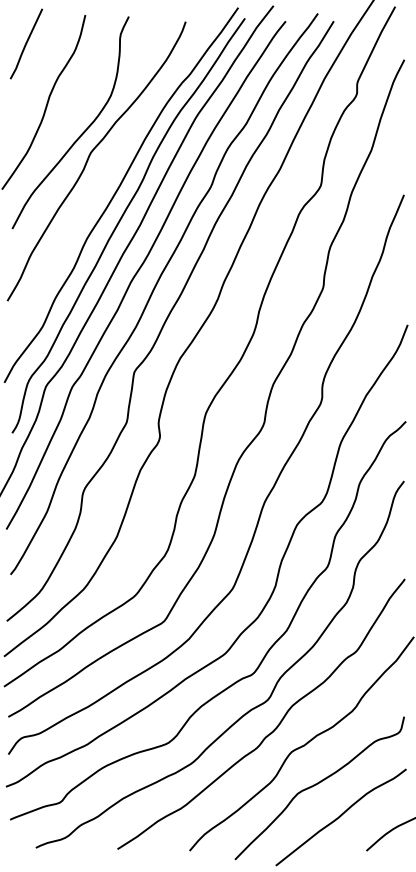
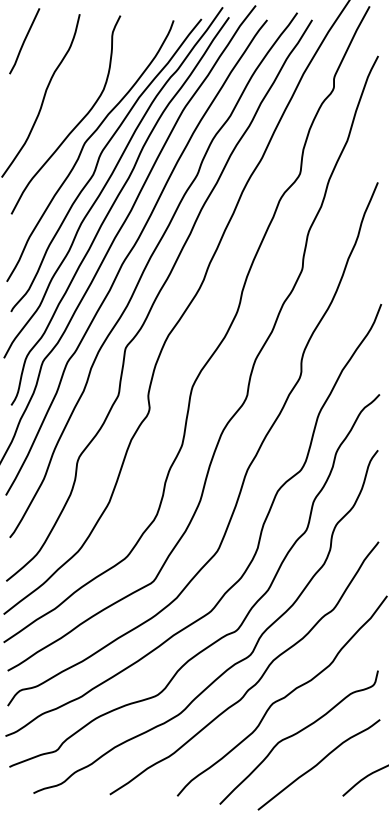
curve: (105, 174) -> (98, 163), added

